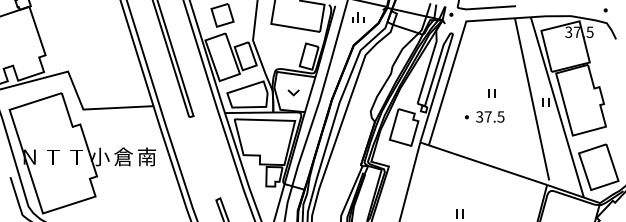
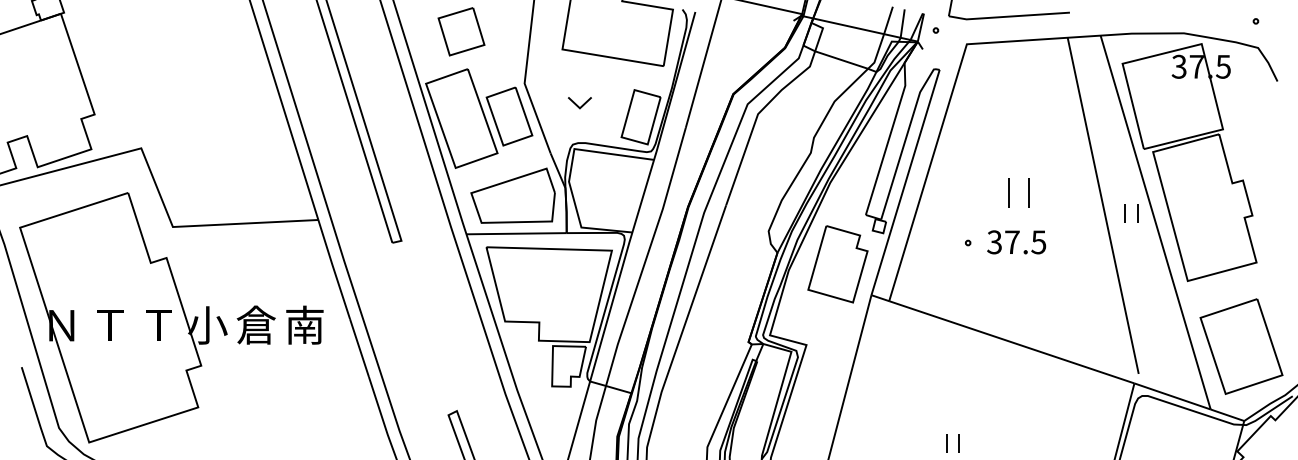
part: (358, 17) -> (743, 36), removed
part: (293, 92) -> (579, 102), moved
part: (491, 93) -> (1019, 193), size x1.6

